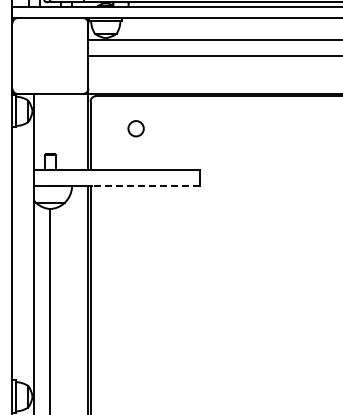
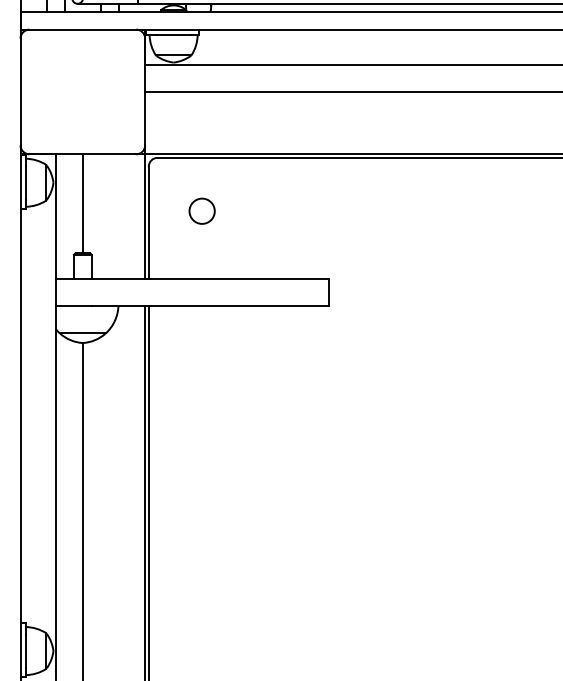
line: (50, 124) -> (82, 204), added
circle: (135, 128) -> (201, 210), moved
line: (145, 186) -> (238, 306), dashed -> solid

